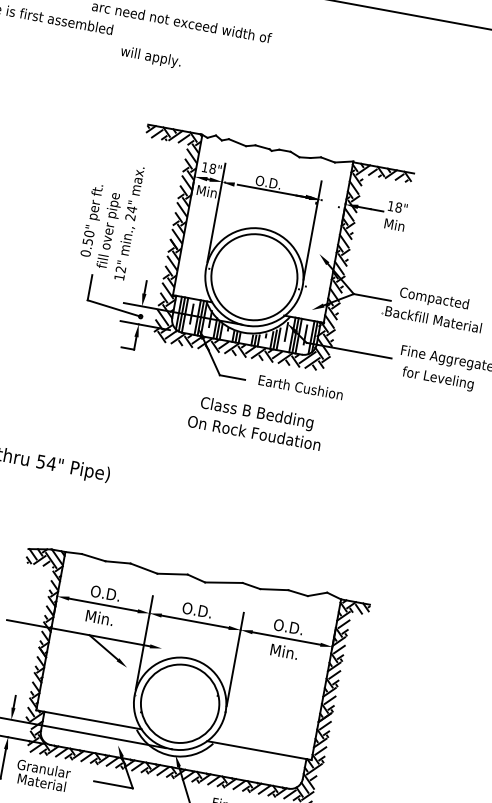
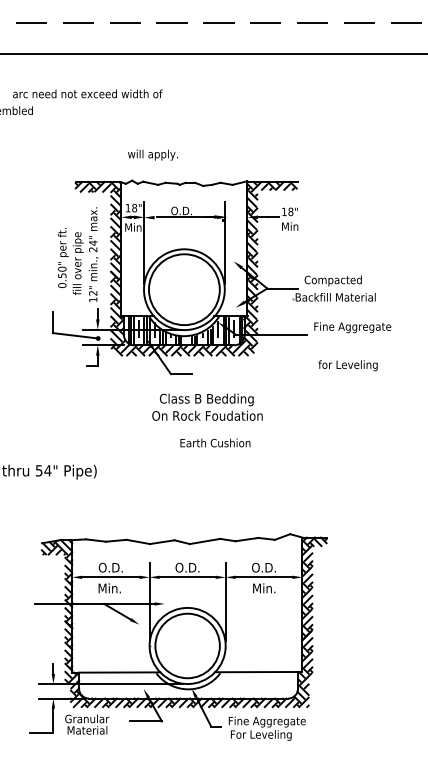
text: (150, 56) -> (152, 154), moved
text: (110, 219) -> (77, 254), moved
text: (437, 378) -> (347, 365), moved
text: (301, 386) -> (215, 442), moved

